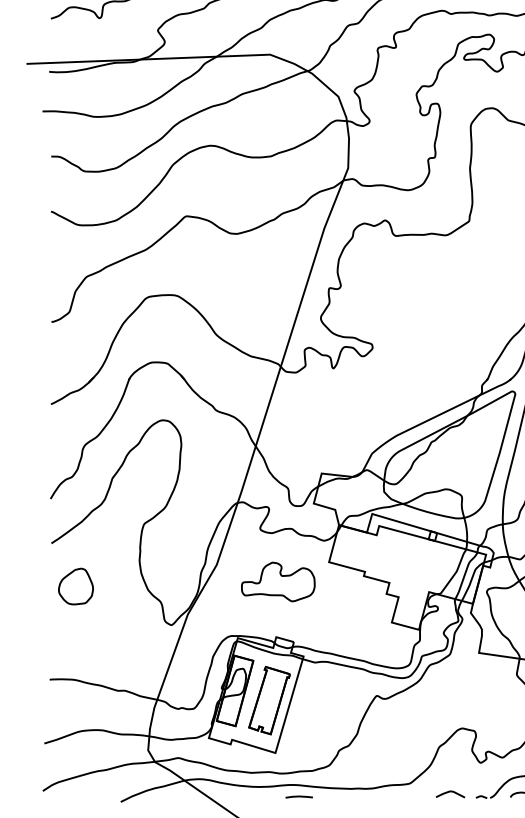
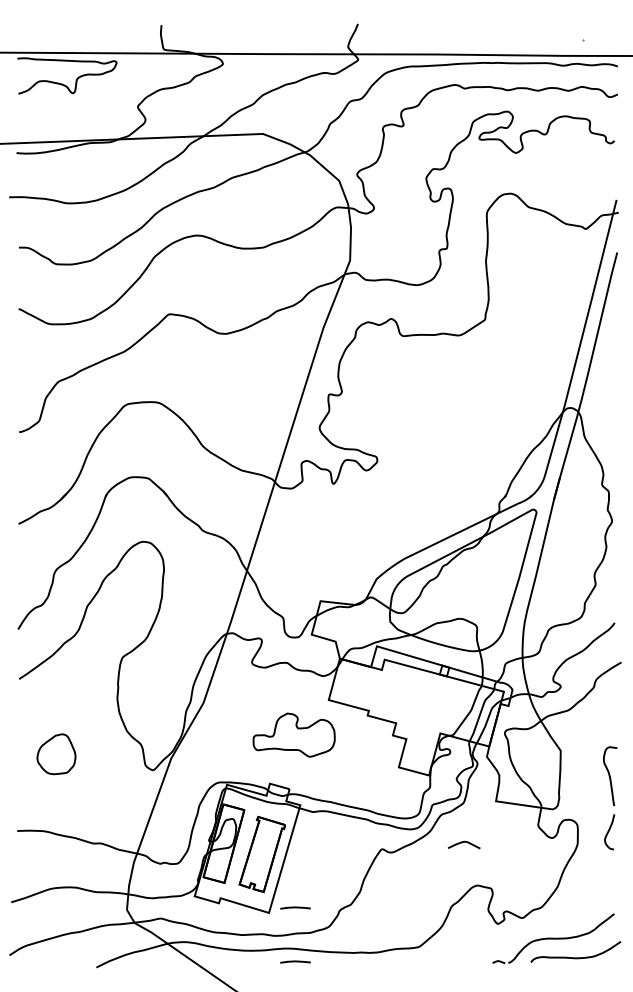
part: (277, 581) -> (293, 734), moved
part: (76, 586) -> (56, 754), moved
line: (299, 748) -> (295, 907), added
curve: (450, 792) -> (464, 842), moved

